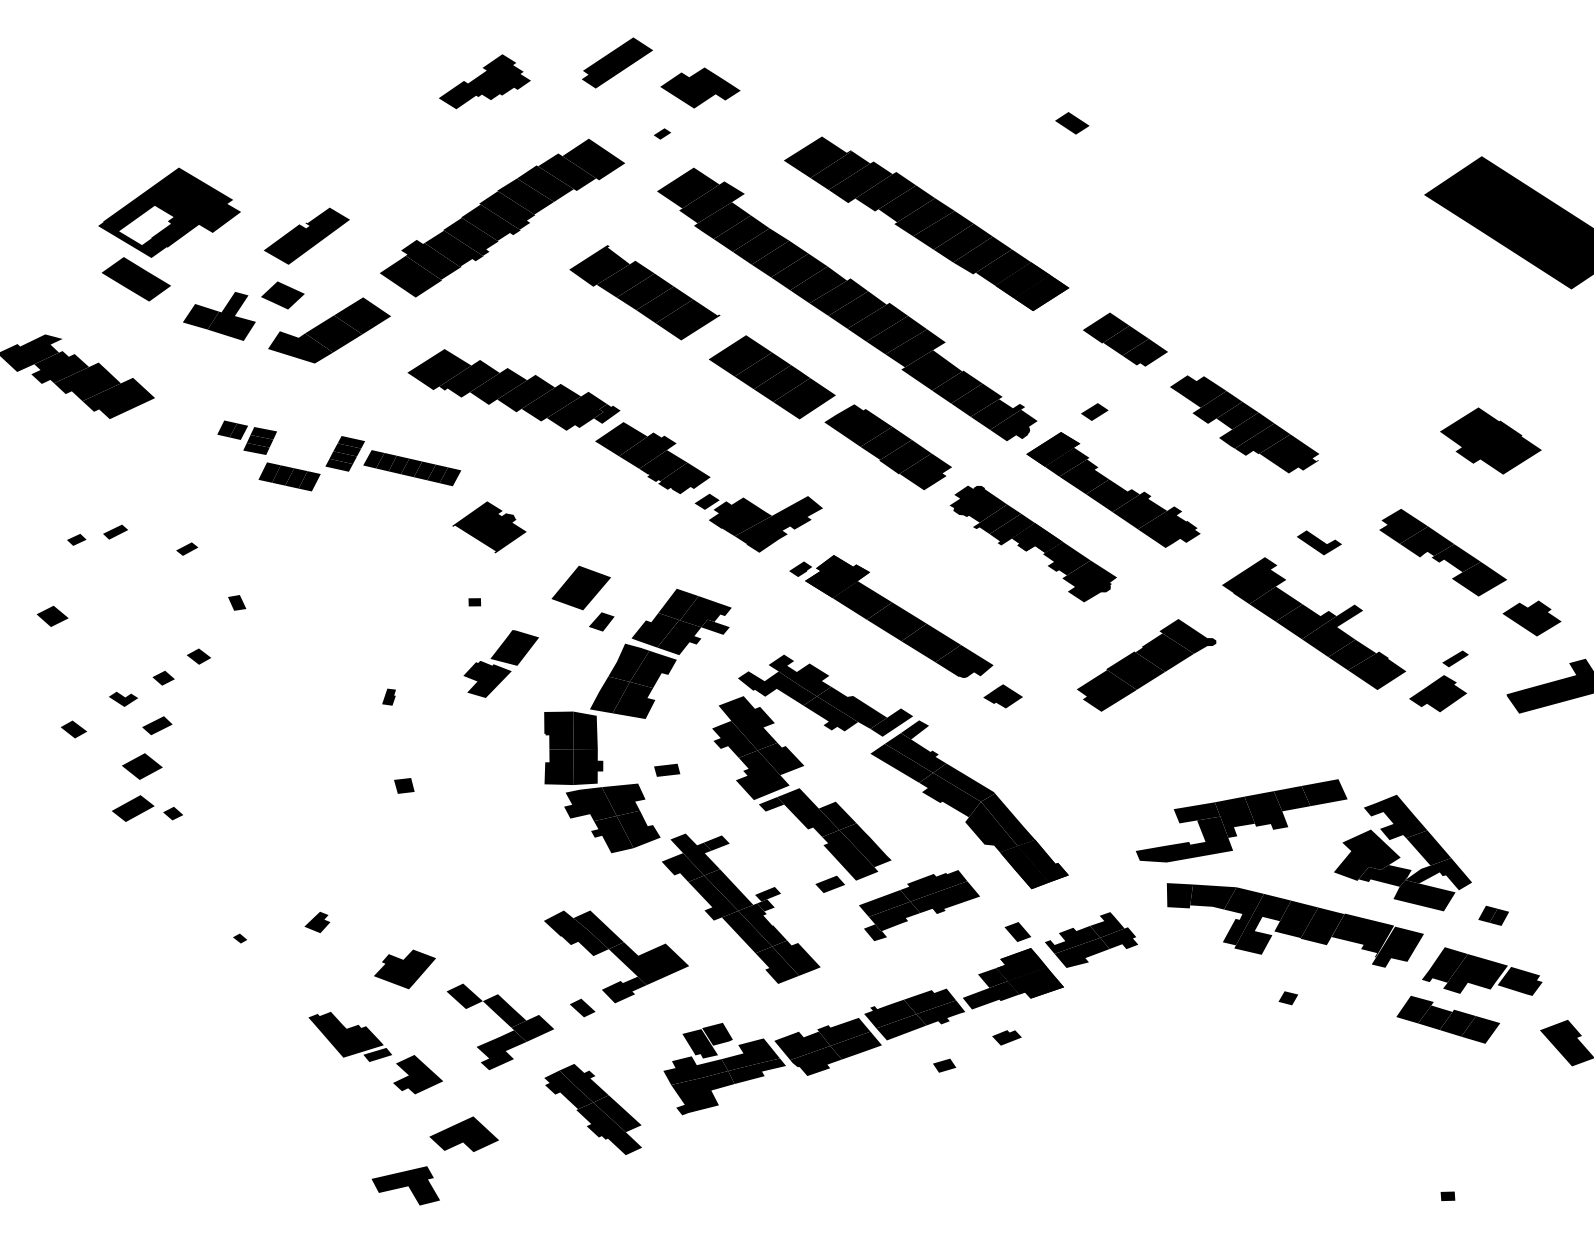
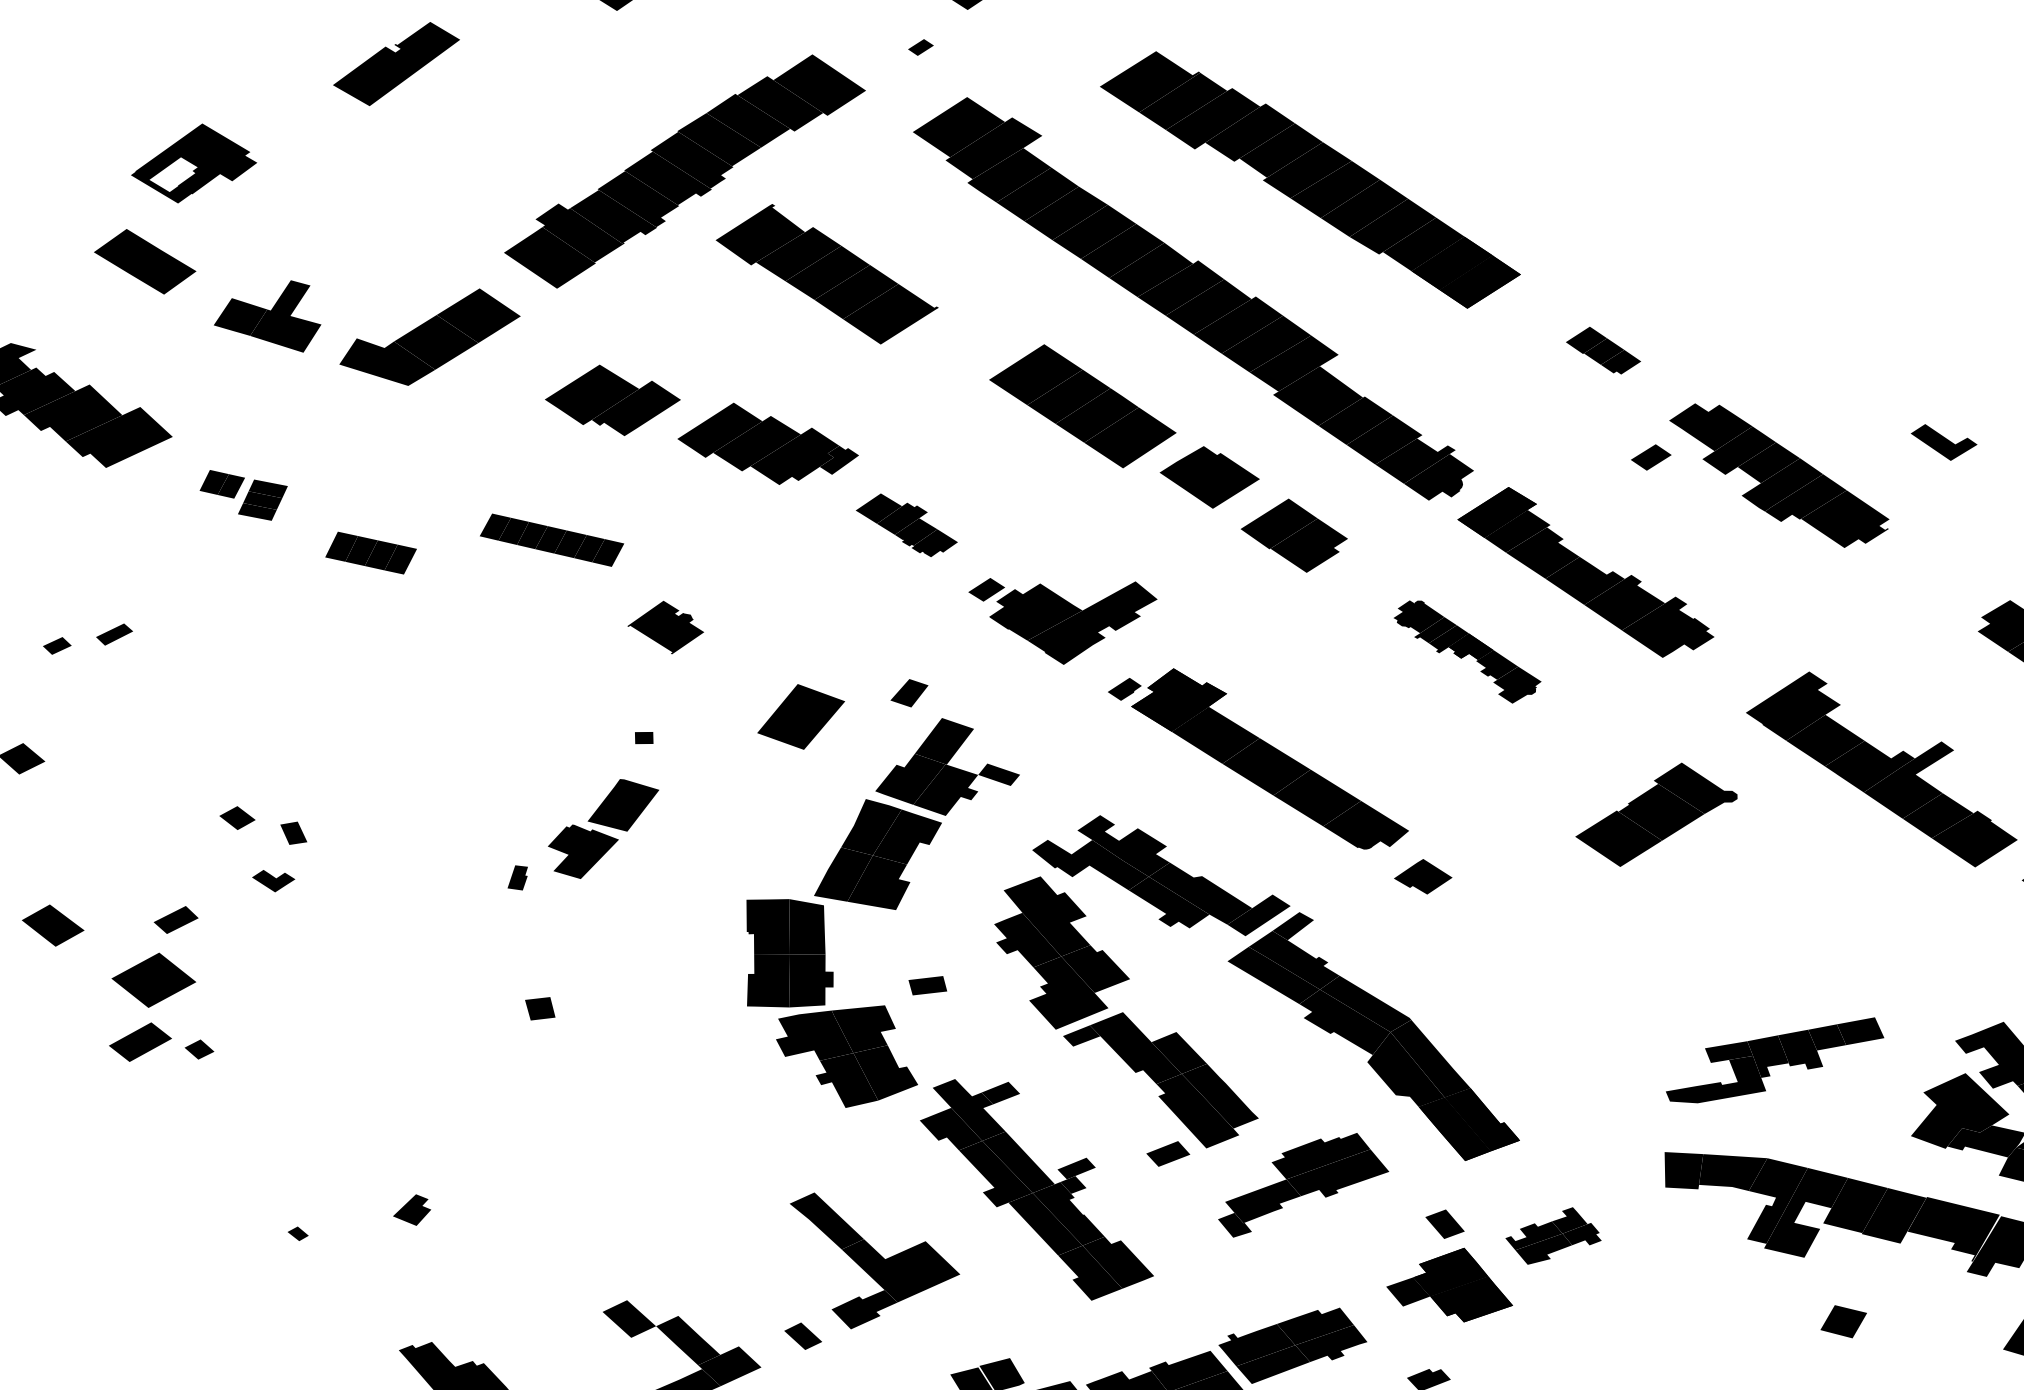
fill: (1071, 122) -> (1524, 30), removed
part: (169, 212) -> (194, 163), size x0.6
part: (306, 235) -> (396, 62), moved
part: (644, 292) -> (826, 273), moved
fill: (282, 295) -> (360, 285), removed
part: (1125, 339) -> (1603, 350), size x0.6
fill: (498, 385) -> (679, 418), removed
part: (1094, 411) -> (1650, 456), moved
part: (246, 437) -> (242, 495), moved
fill: (885, 442) -> (1249, 502), removed
part: (344, 453) -> (452, 518), removed
part: (652, 457) -> (906, 524), size x0.6
part: (489, 527) -> (665, 627), size x0.7
part: (1319, 542) -> (1944, 441), moved
part: (1032, 543) -> (1466, 651), size x0.6
part: (186, 548) -> (219, 658), removed
part: (237, 602) -> (294, 832), moved
fill: (705, 611) -> (984, 751), removed
part: (601, 621) -> (909, 692), moved
part: (500, 663) -> (602, 828), moved
part: (163, 678) -> (185, 850), removed
fill: (1106, 690) -> (1575, 868), removed
part: (123, 698) -> (273, 879), moved
part: (73, 729) -> (52, 925), size x1.6
part: (142, 766) -> (154, 980), size x1.4
part: (1241, 820) -> (1774, 1059), size x0.7
fill: (884, 903) -> (1248, 1182), removed
fill: (575, 933) -> (792, 1226), removed
part: (1091, 939) -> (1553, 1235), size x0.7
fill: (404, 969) -> (540, 1279), removed
fill: (990, 995) -> (1404, 1317), removed
part: (1288, 998) -> (1843, 1322), size x1.6

